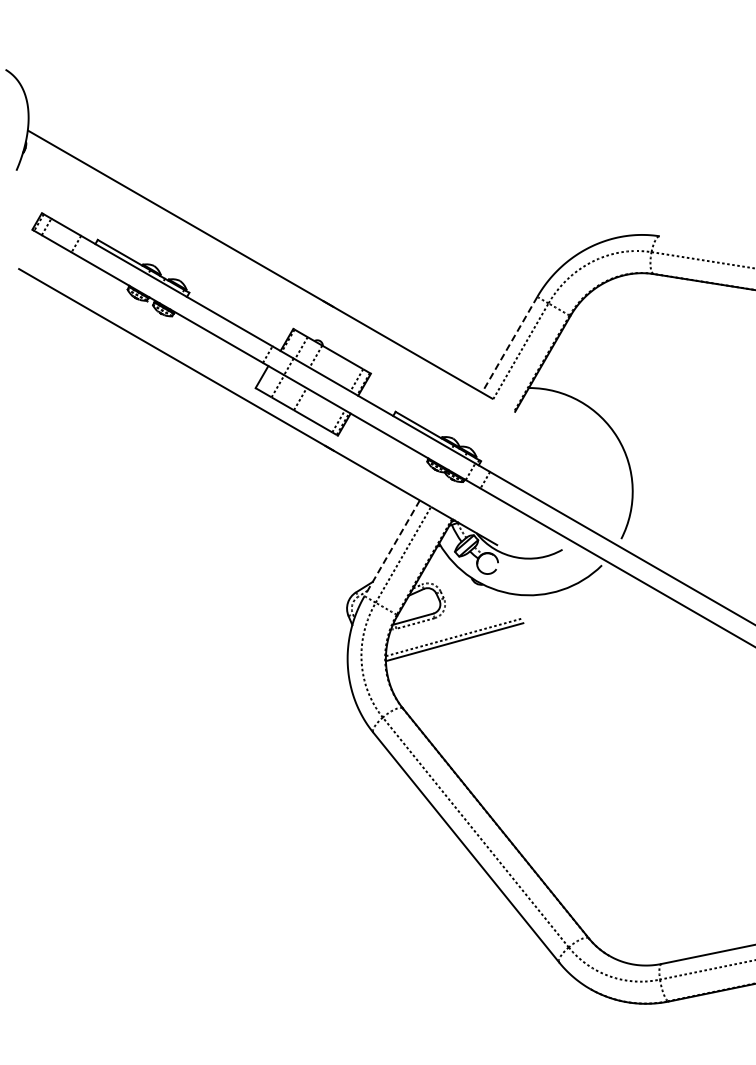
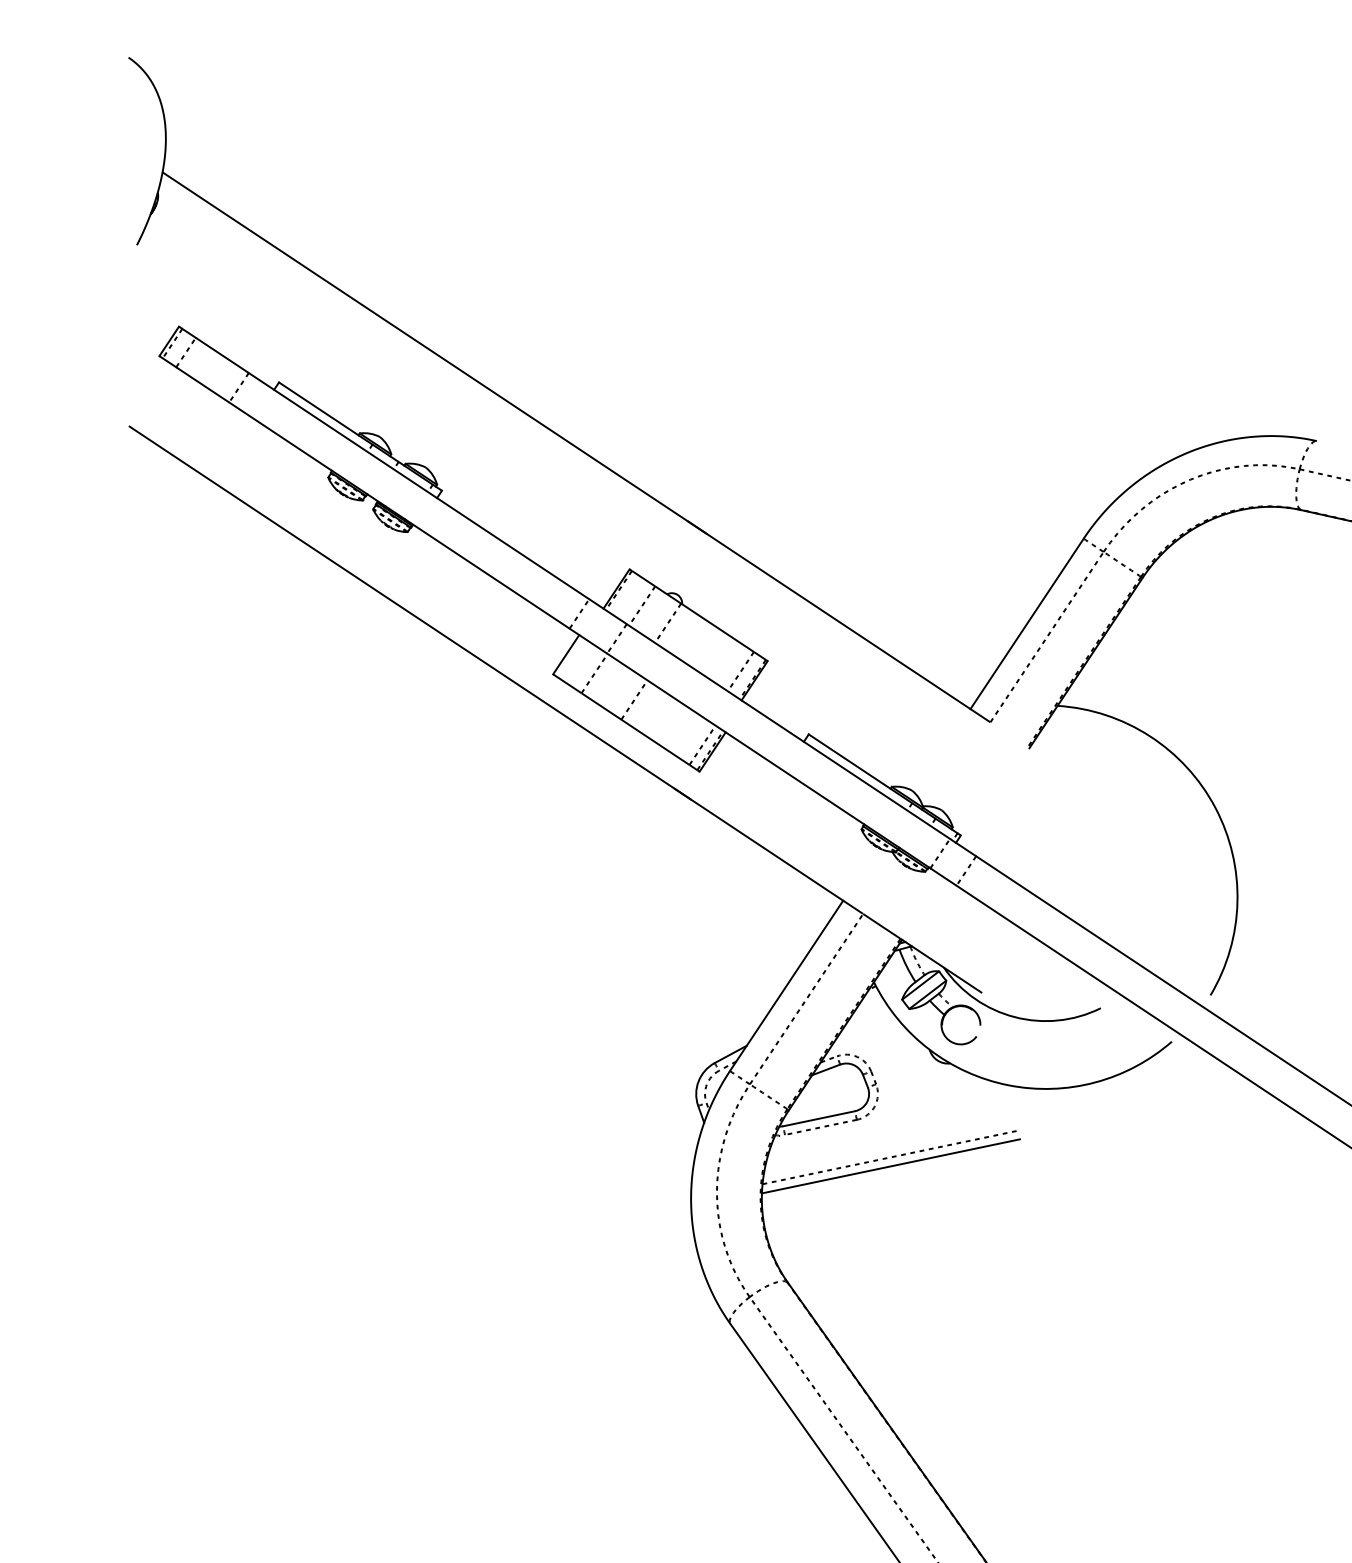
line: (509, 345) -> (1026, 625), dashed -> solid
line: (391, 548) -> (785, 986), dashed -> solid

